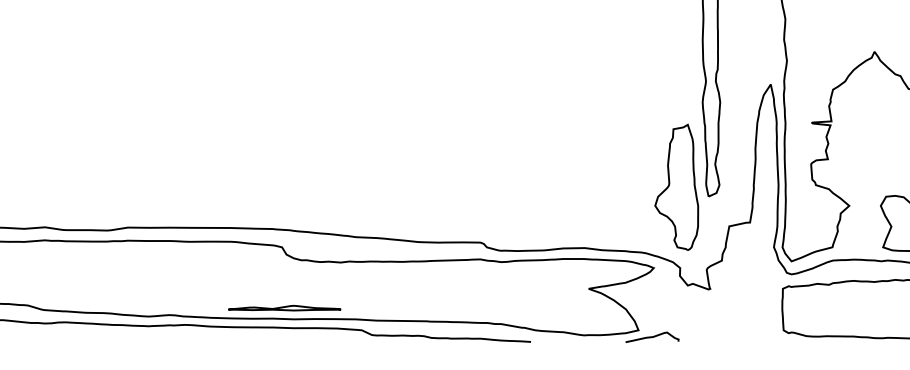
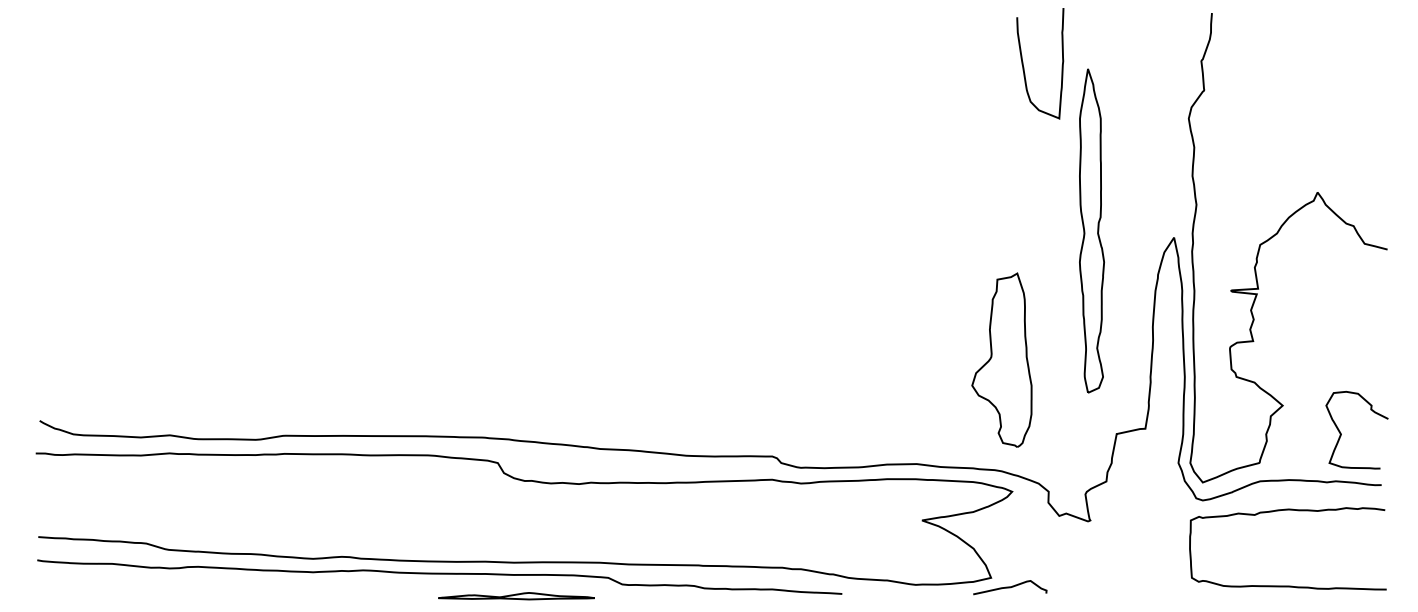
part: (676, 186) -> (1001, 359), moved
part: (284, 308) -> (516, 596), moved

